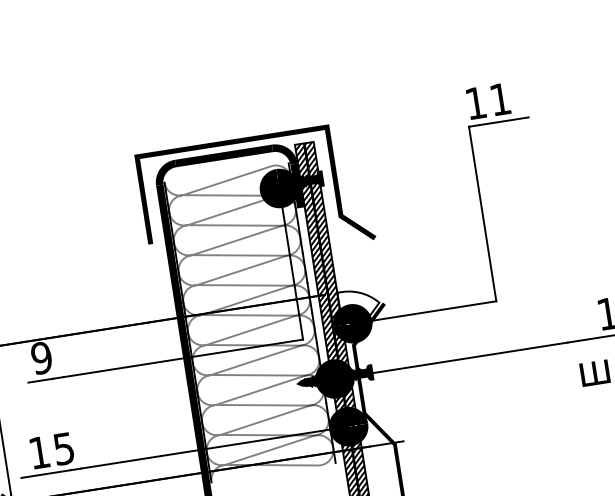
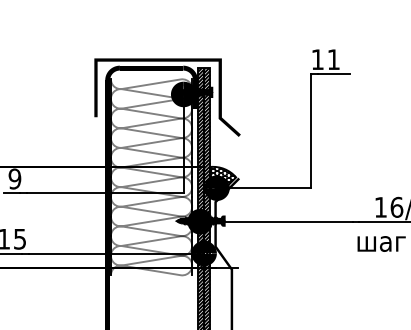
hatch: (359, 312) -> (222, 181), added

